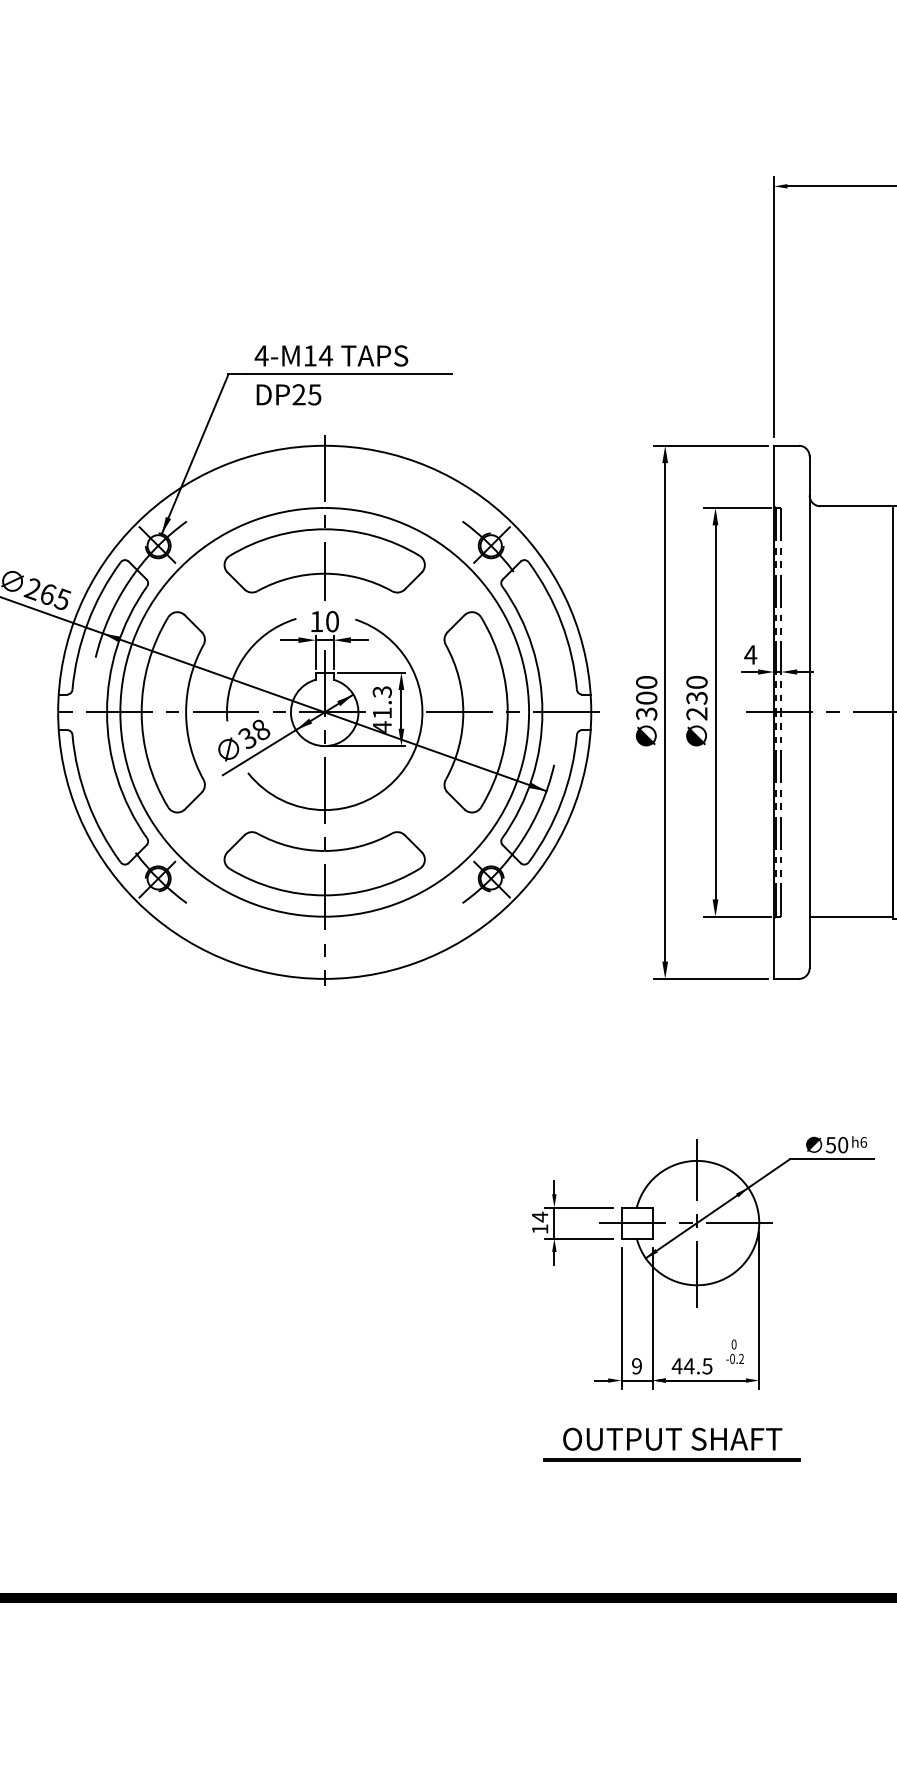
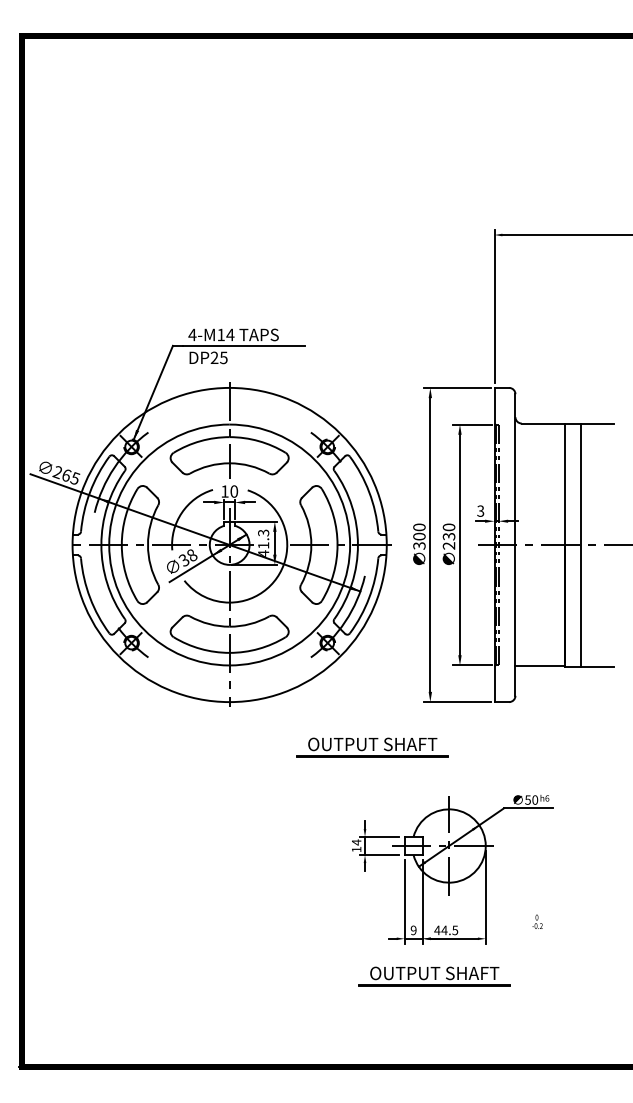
text: (750, 653) -> (480, 510), 4 -> 3
part: (567, 1055) -> (372, 747), added
text: (735, 1351) -> (537, 921), moved

